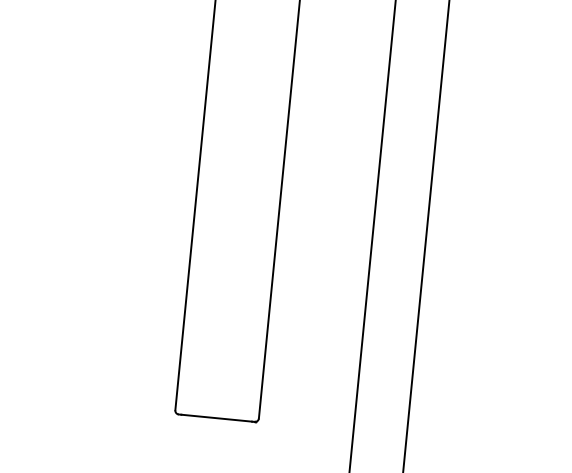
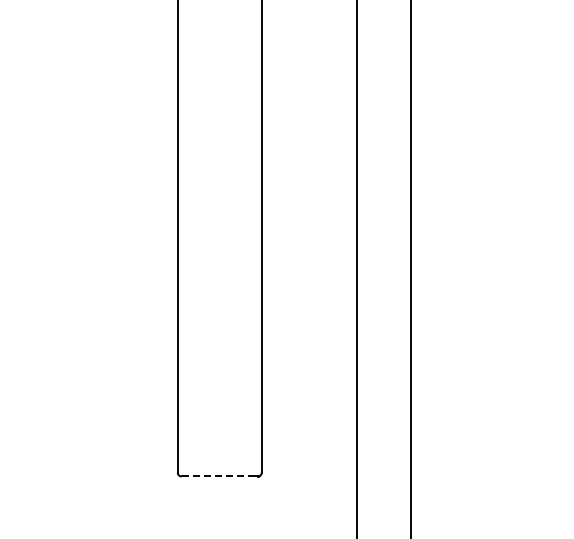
line: (216, 418) -> (219, 476), solid -> dashed

